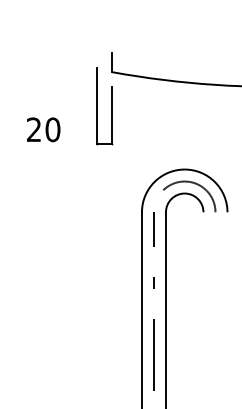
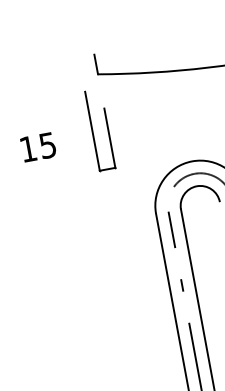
part: (97, 106) -> (93, 131), moved
text: (43, 129) -> (38, 147), 20 -> 15

